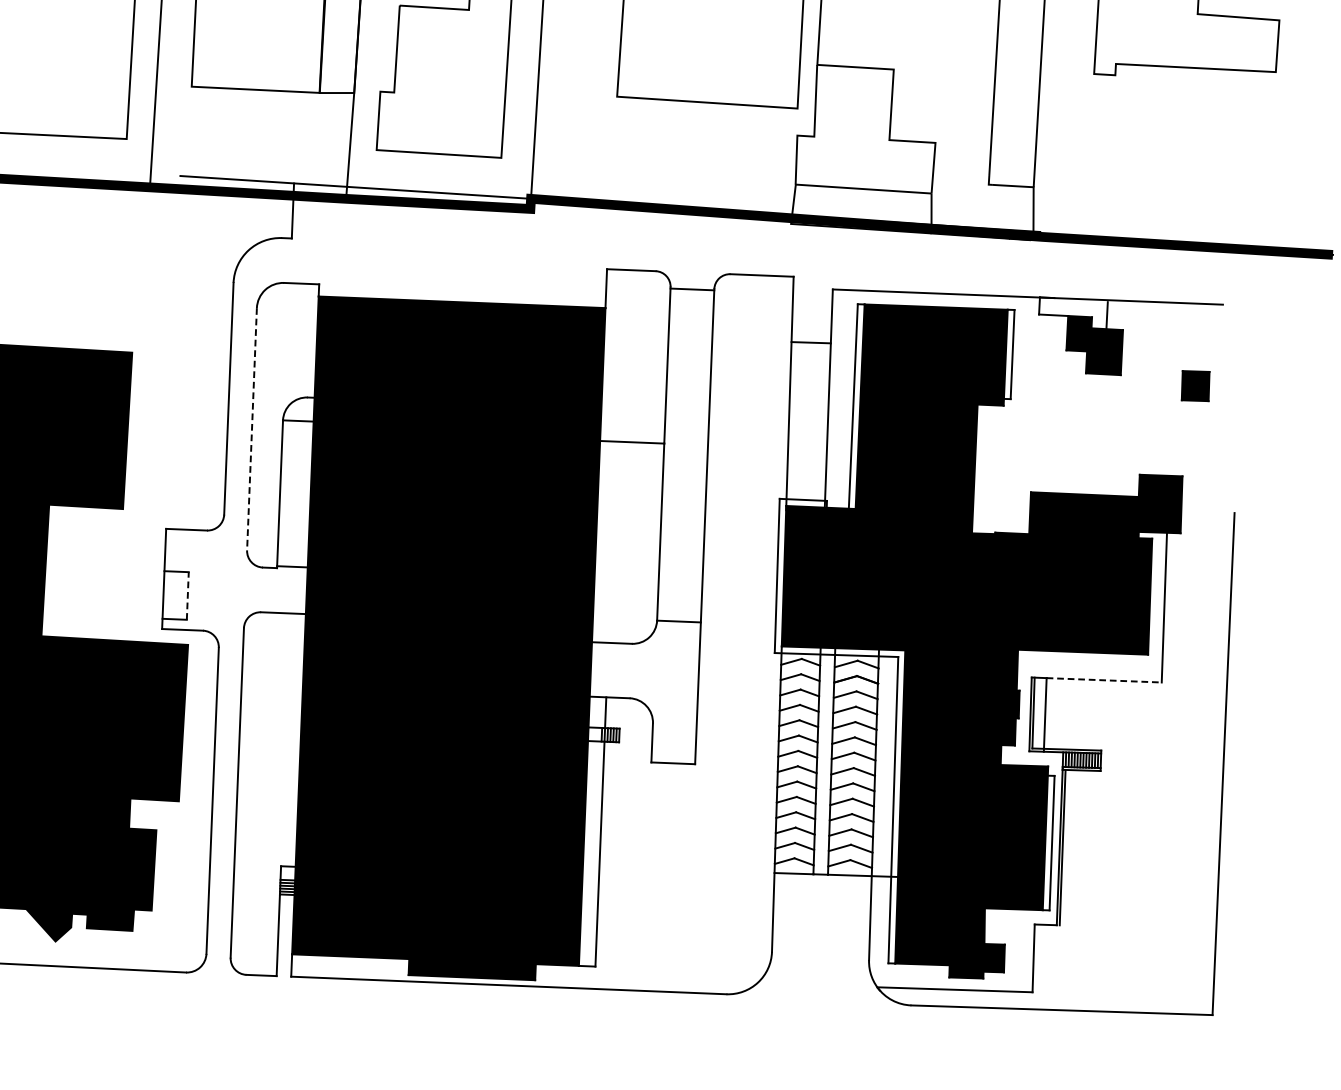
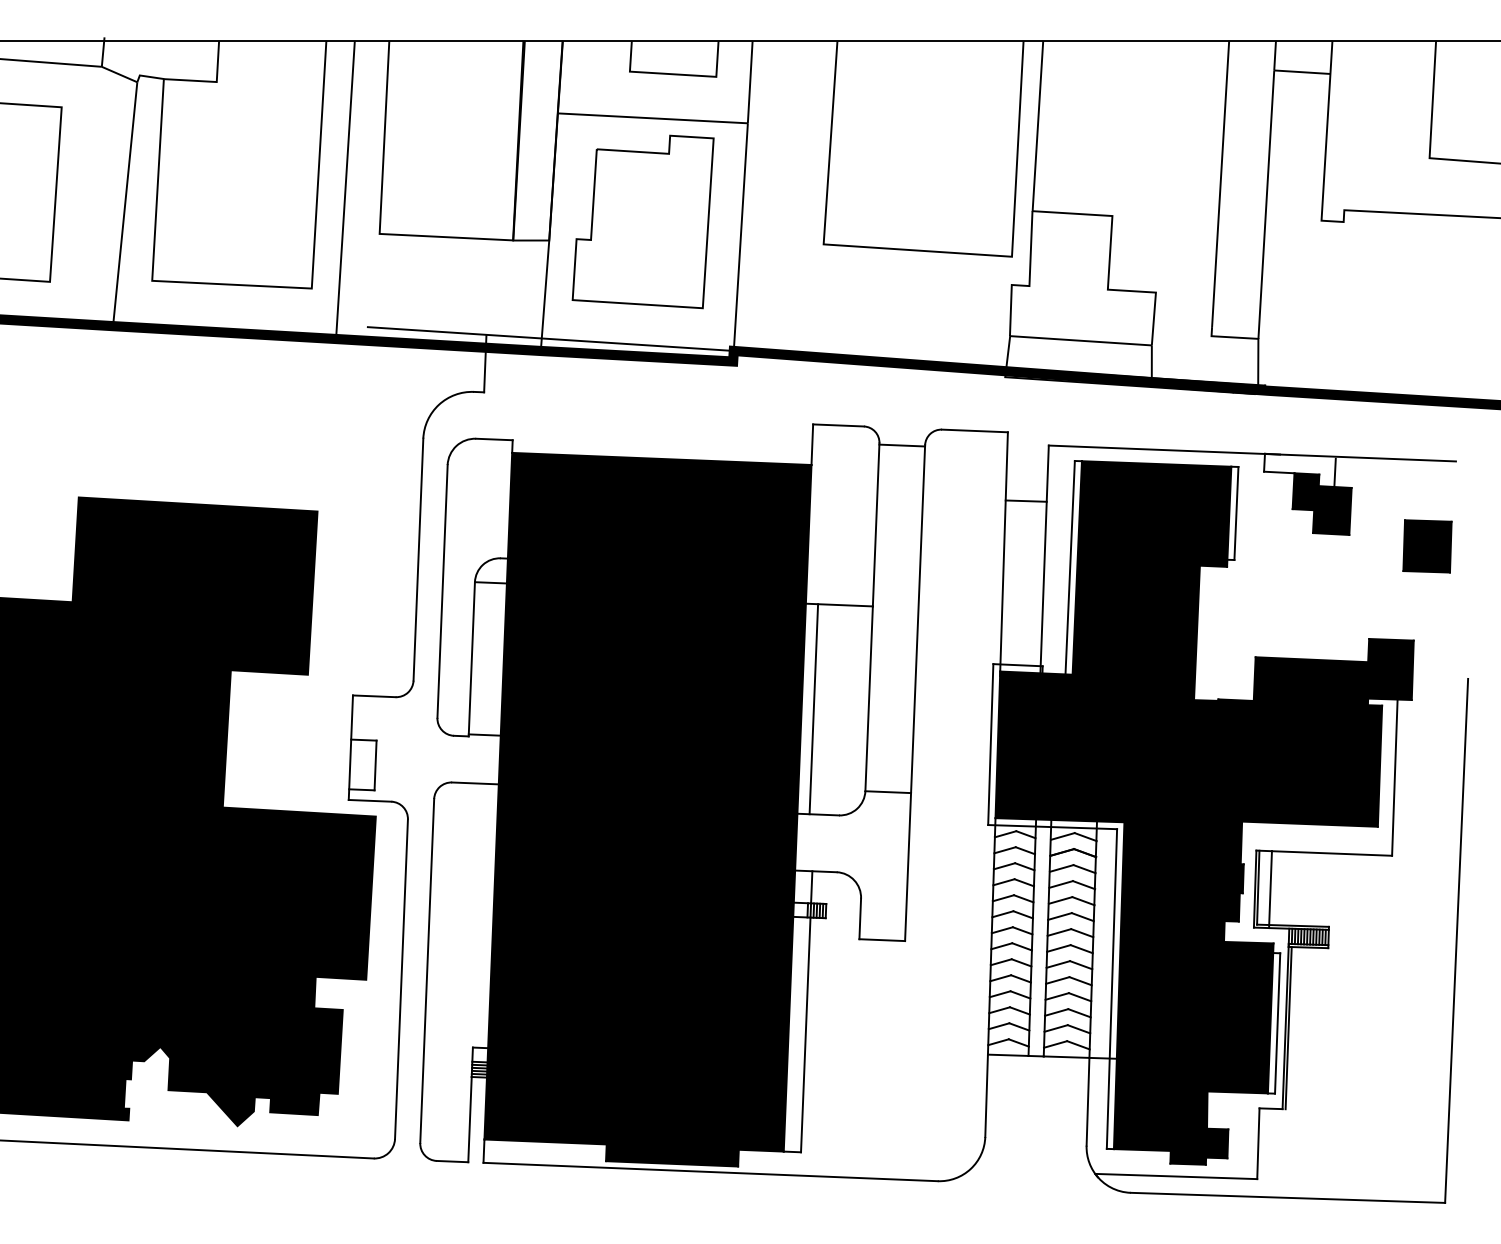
part: (1195, 386) -> (1427, 546), size x1.67
line: (251, 429) -> (442, 591), dashed -> solid
line: (607, 542) -> (813, 709), added
line: (187, 595) -> (375, 765), dashed -> solid
line: (1104, 680) -> (1332, 853), dashed -> solid

